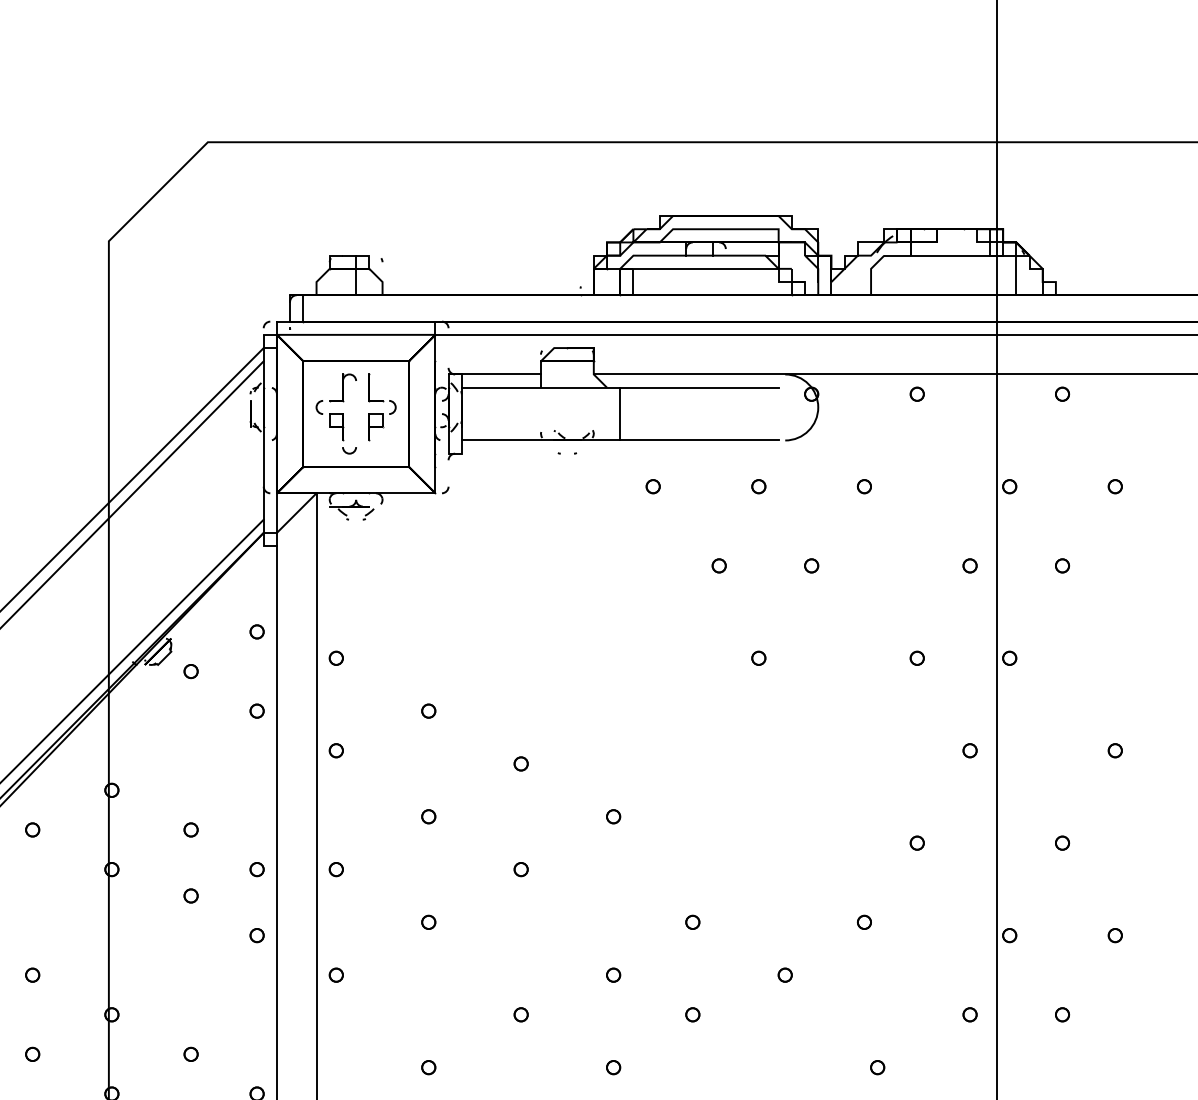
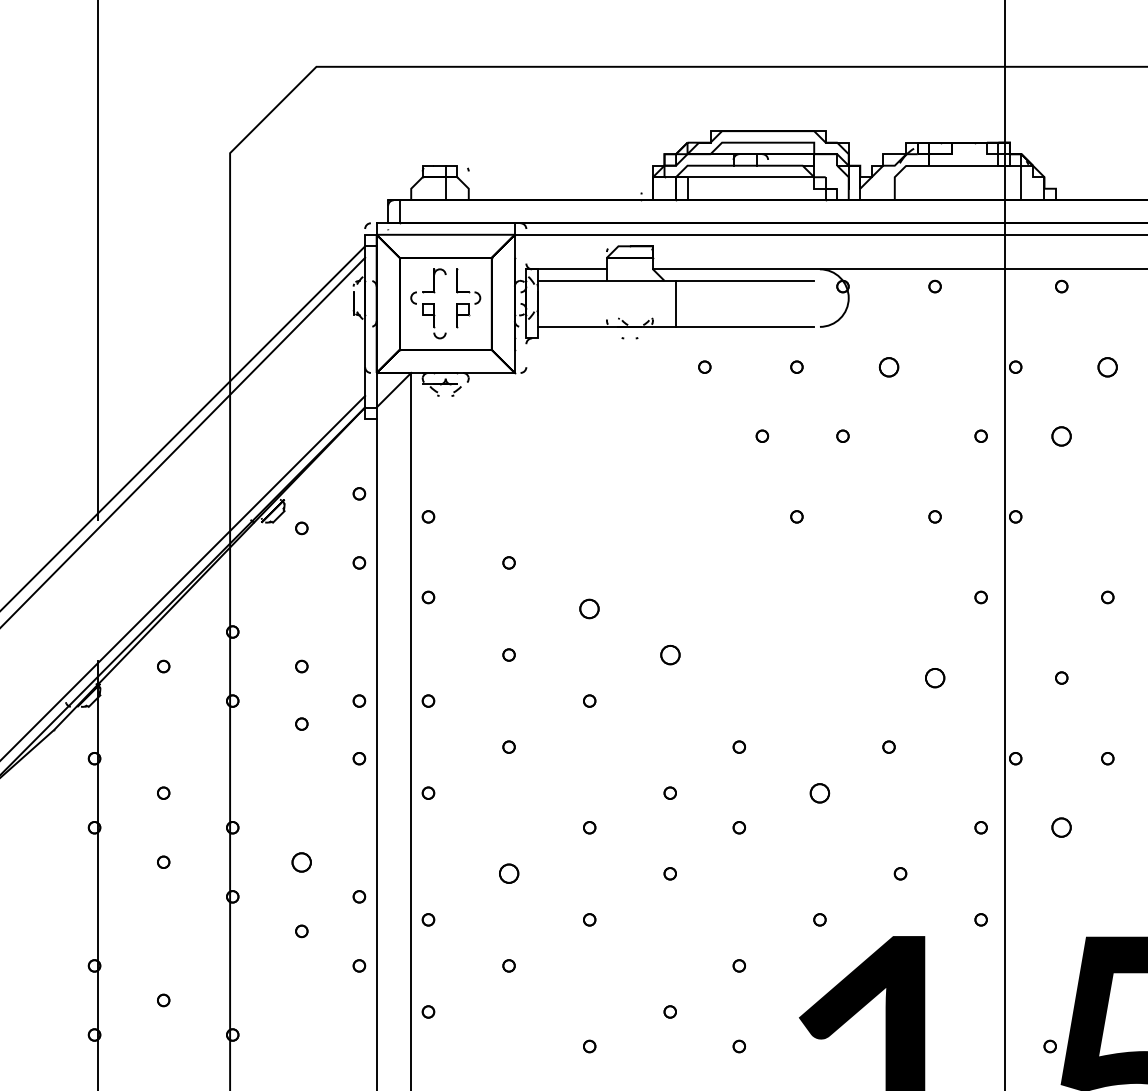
part: (863, 485) -> (888, 366), size x1.6
part: (1114, 485) -> (1107, 366), size x1.6
part: (1062, 565) -> (1061, 435), size x1.6
part: (520, 763) -> (589, 608), size x1.6
part: (612, 816) -> (669, 654), size x1.6
part: (916, 842) -> (934, 677), size x1.6
part: (784, 974) -> (819, 792), size x1.6
part: (1062, 1014) -> (1061, 827), size x1.6
part: (190, 1053) -> (301, 861), size x1.6
part: (428, 1067) -> (508, 873), size x1.6

